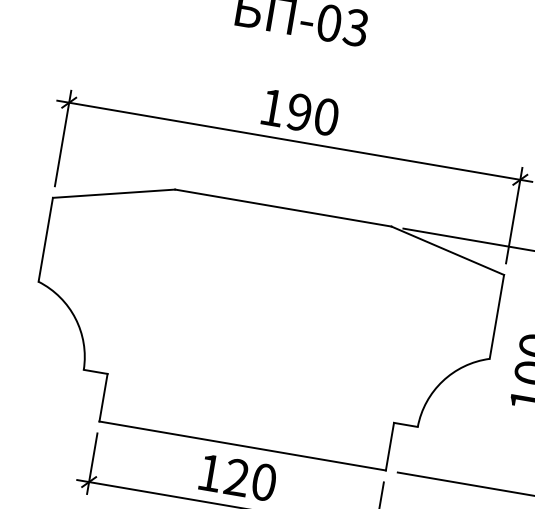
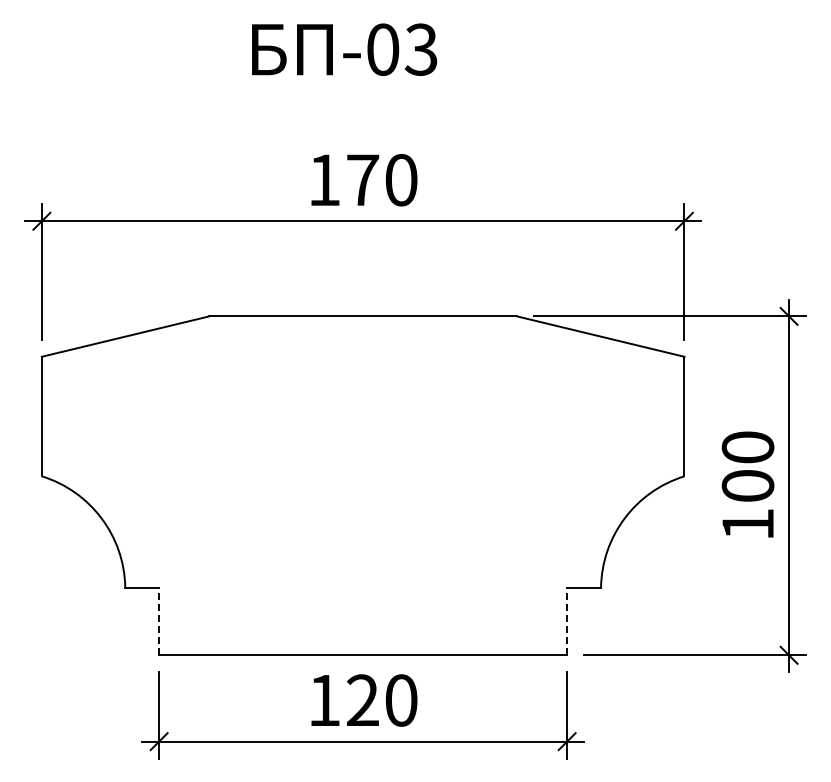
text: (299, 112) -> (363, 180), 190 -> 170
line: (103, 397) -> (159, 621), solid -> dashed
line: (390, 446) -> (567, 621), solid -> dashed

